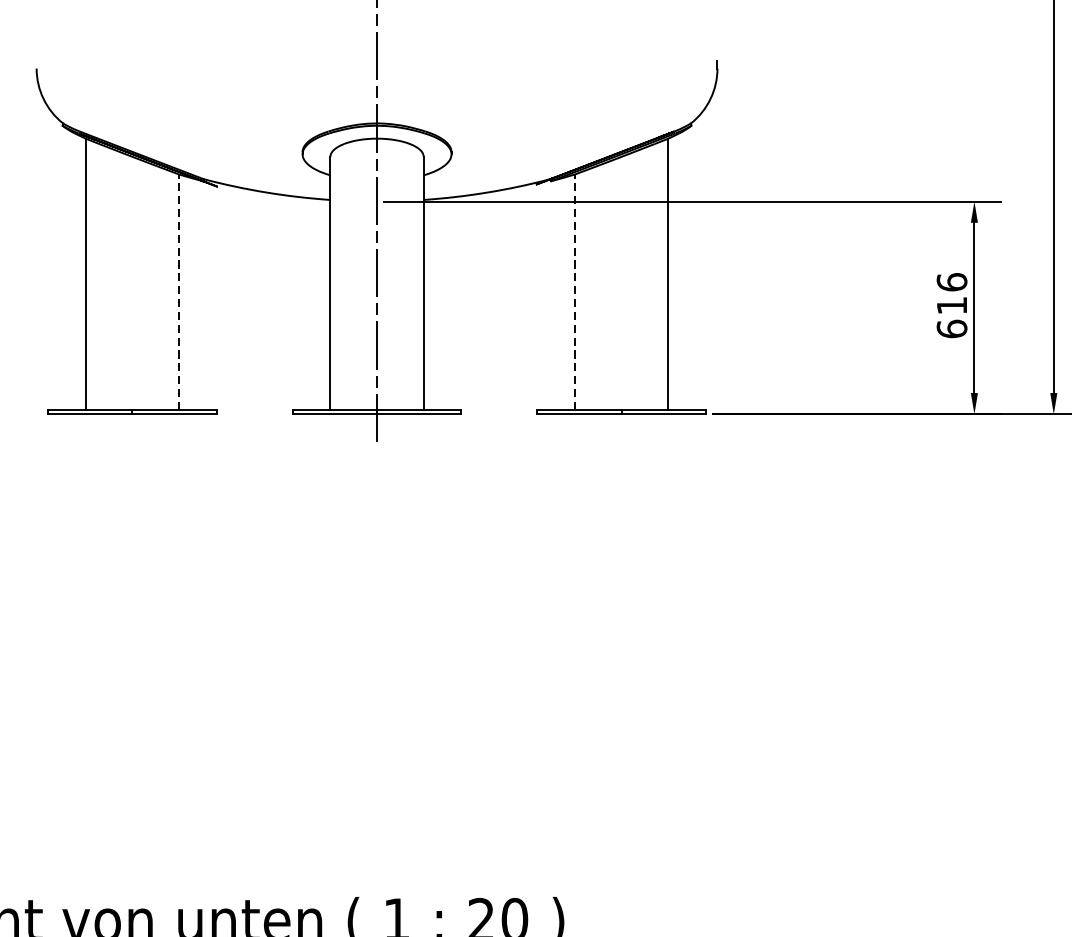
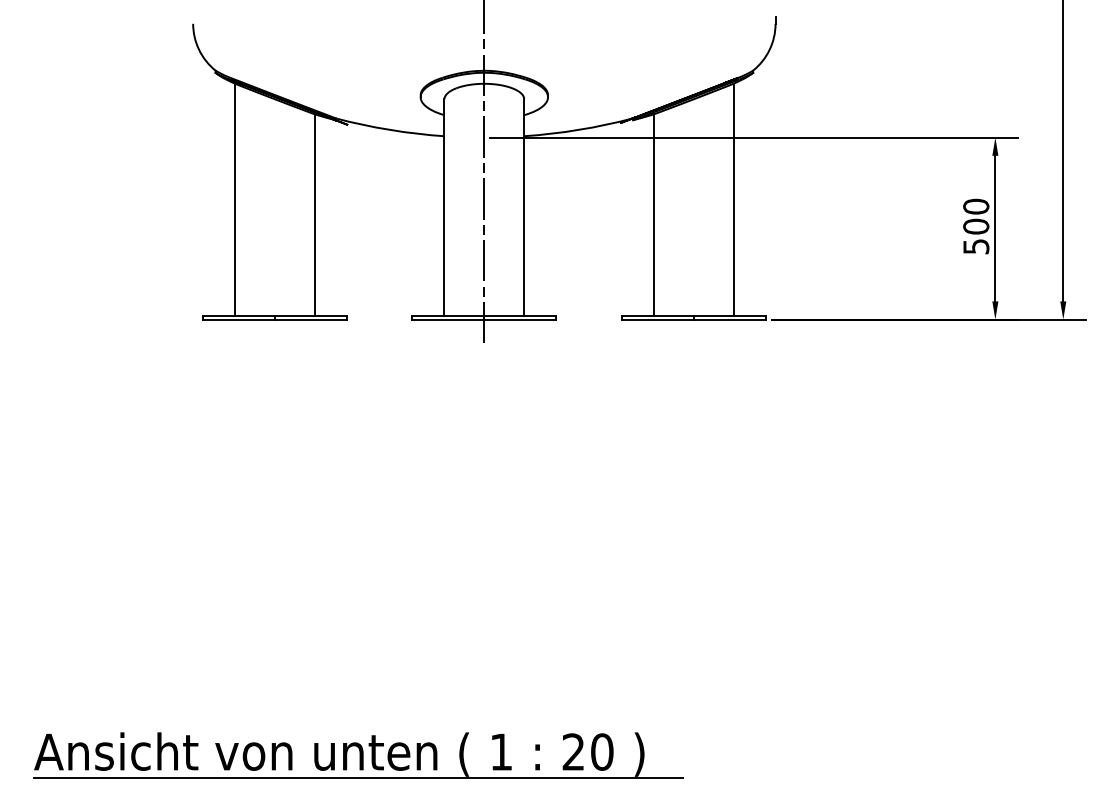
line: (178, 292) -> (314, 215), dashed -> solid
line: (574, 292) -> (653, 215), dashed -> solid
text: (952, 305) -> (976, 226), 616 -> 500

